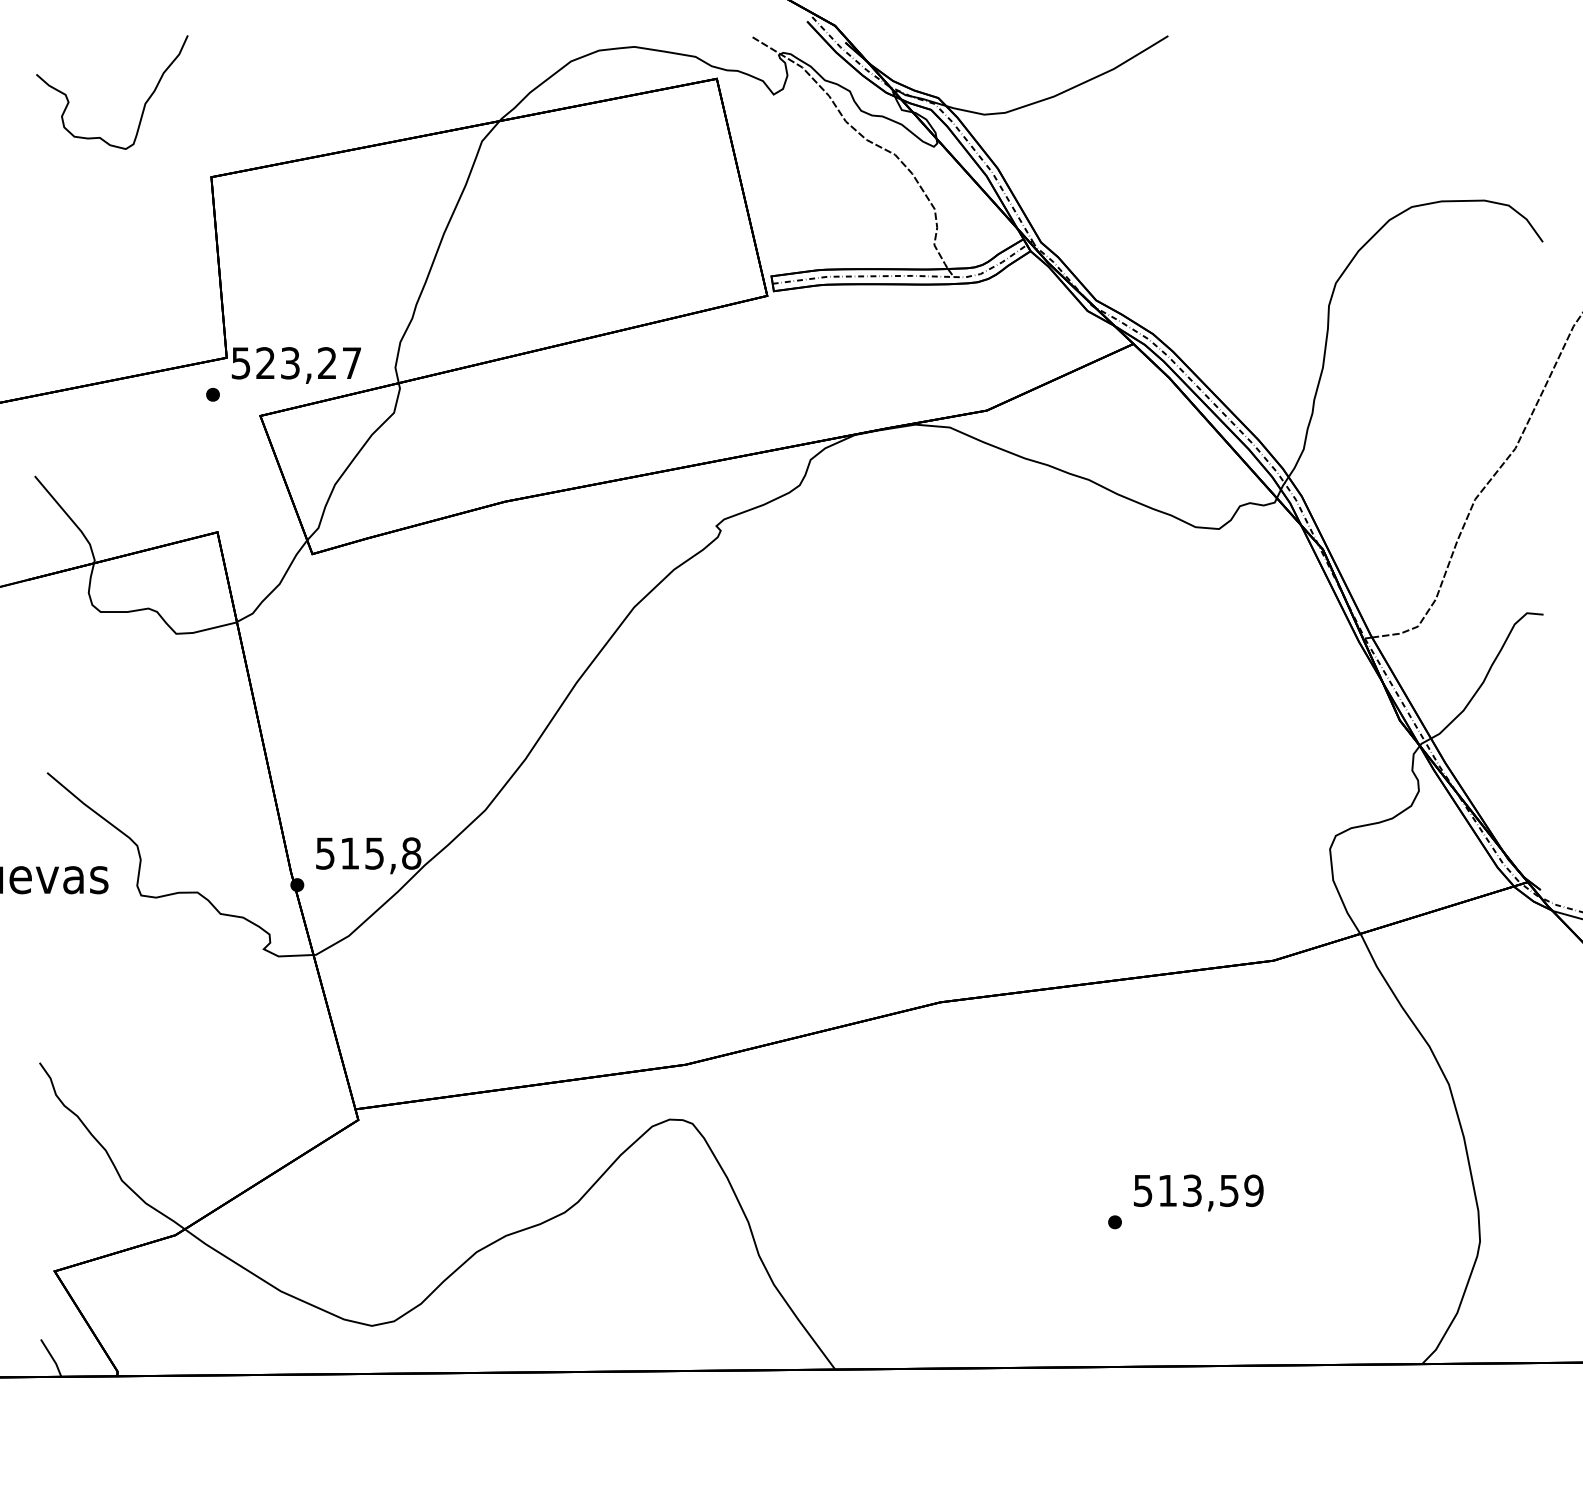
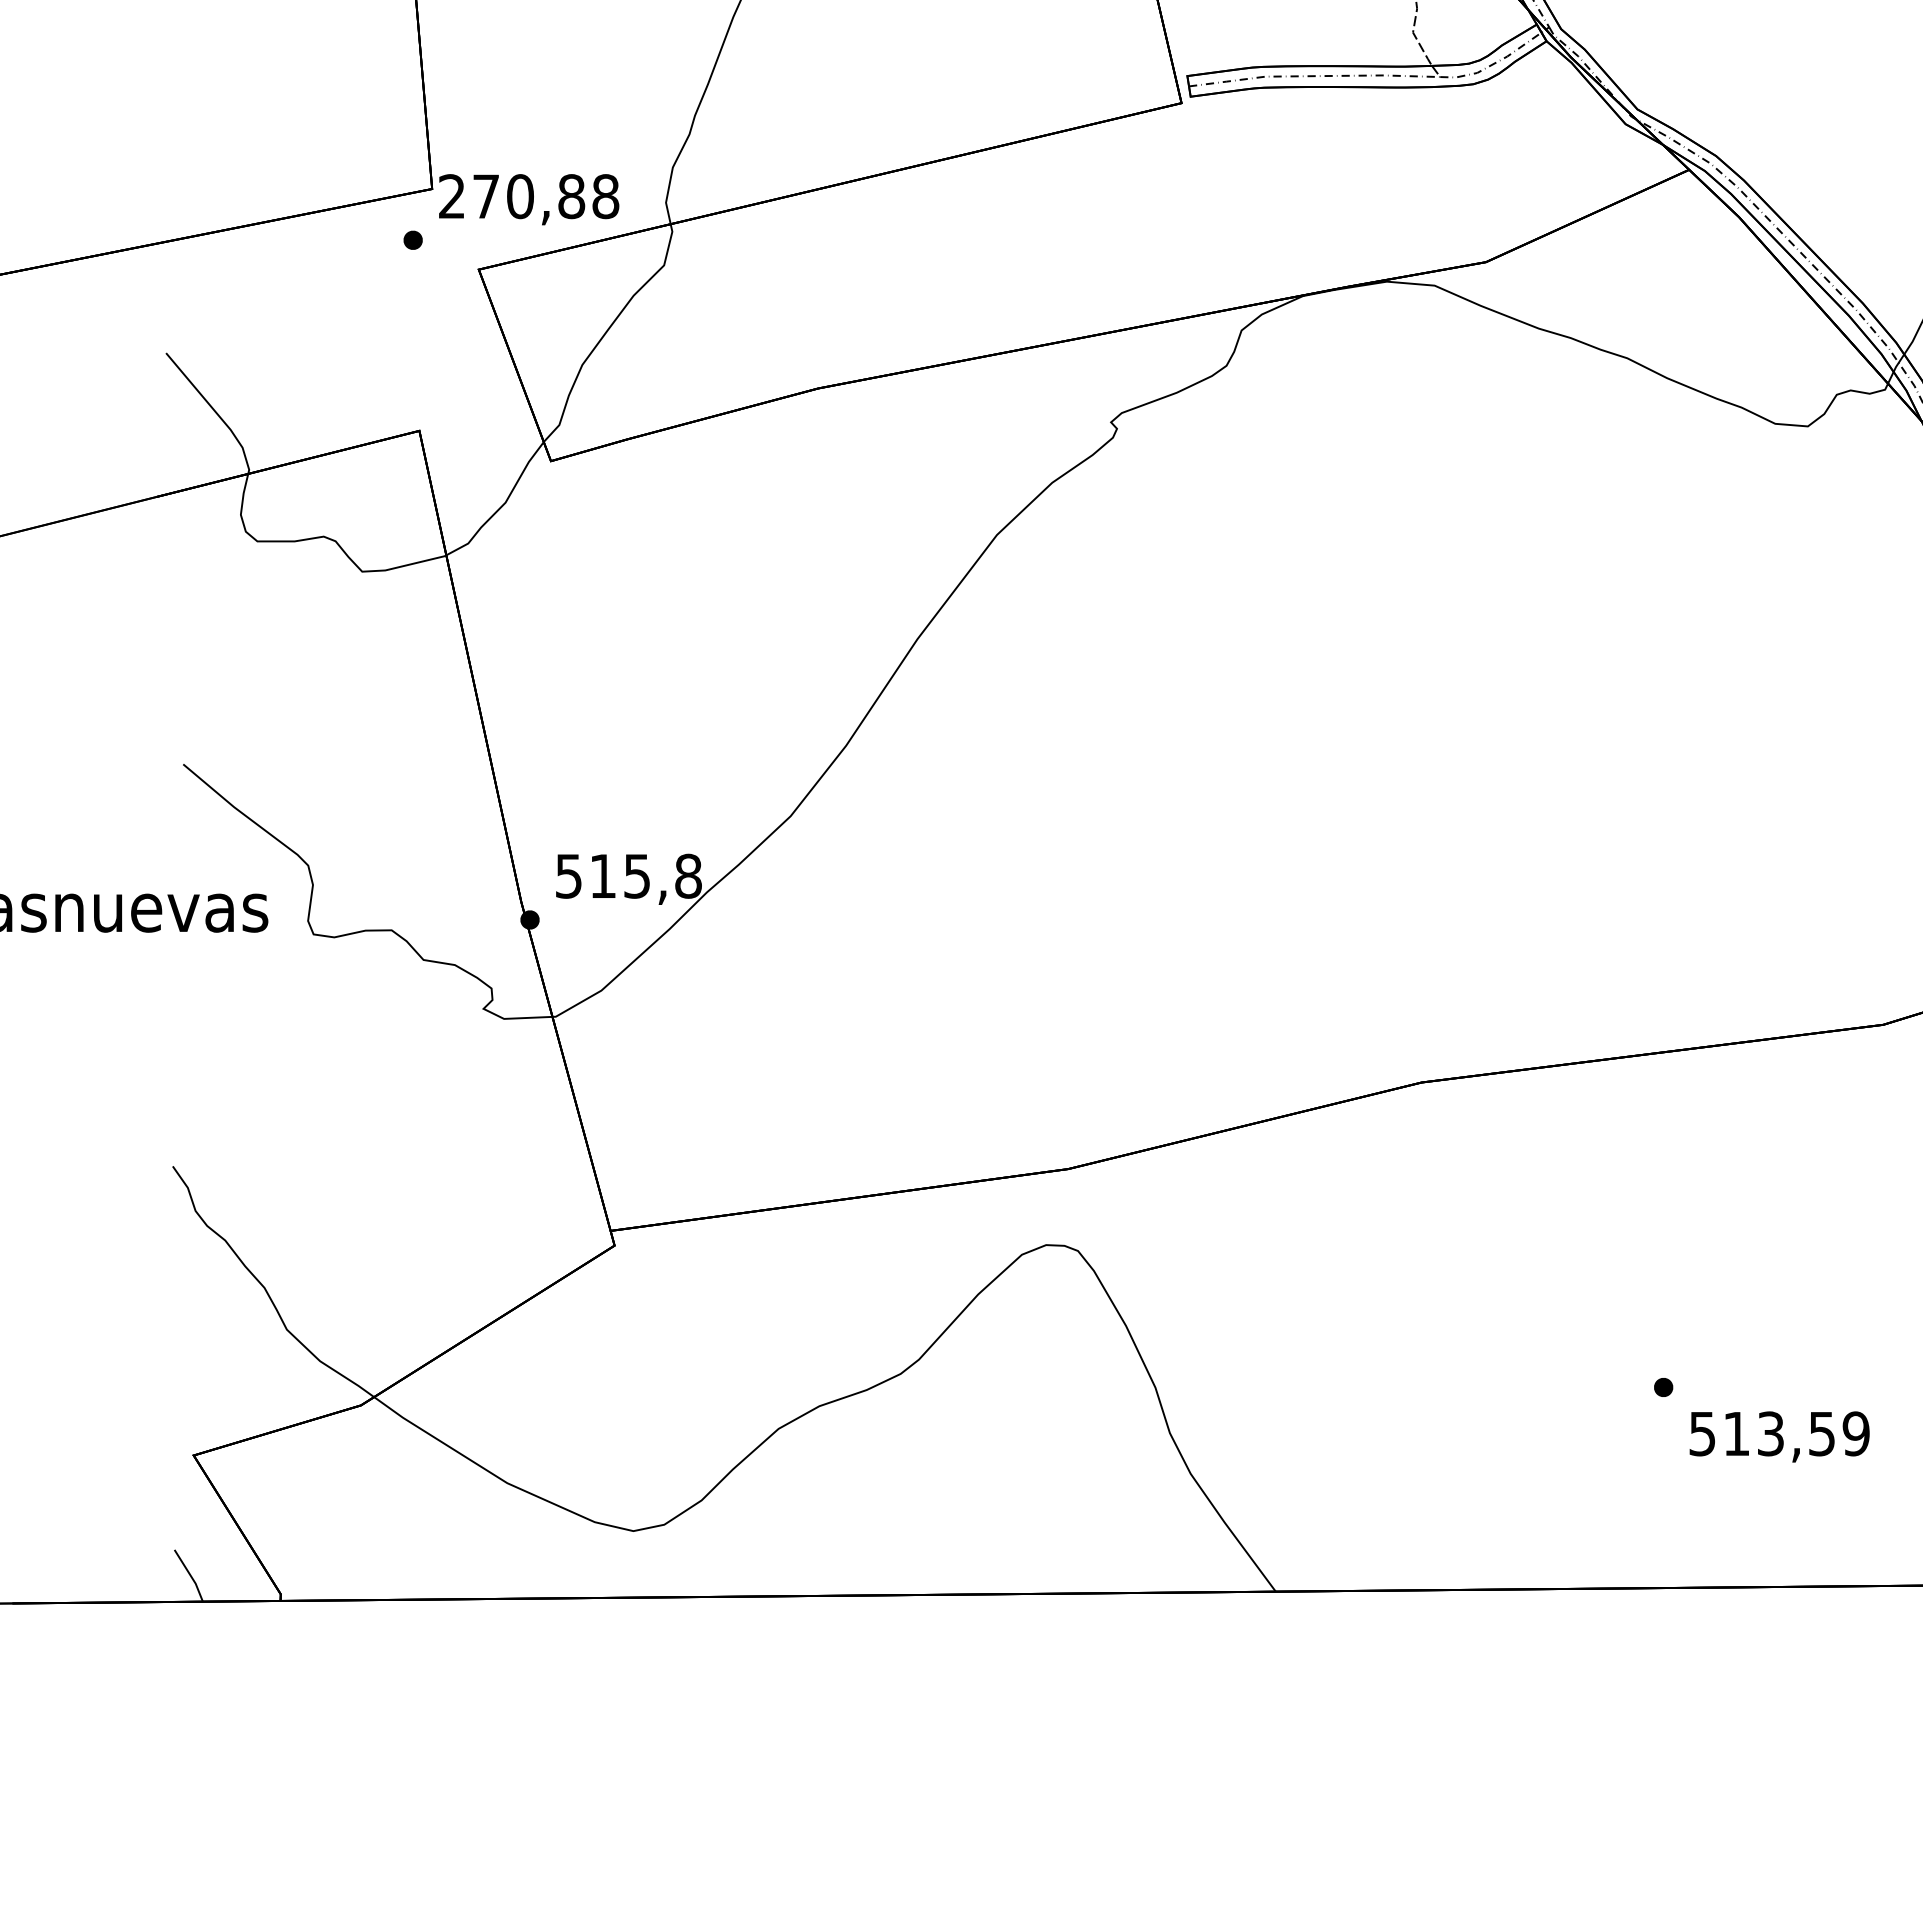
text: (296, 363) -> (528, 196), 523,27 -> 270,88
text: (1198, 1192) -> (1779, 1436), moved

